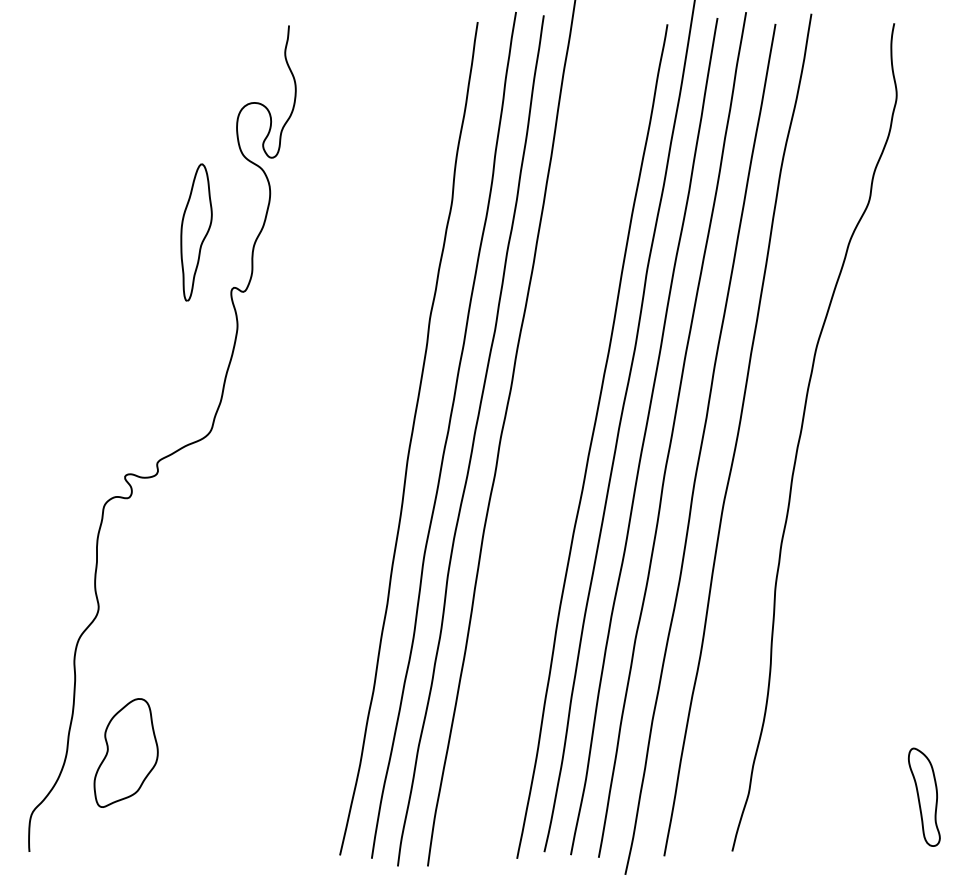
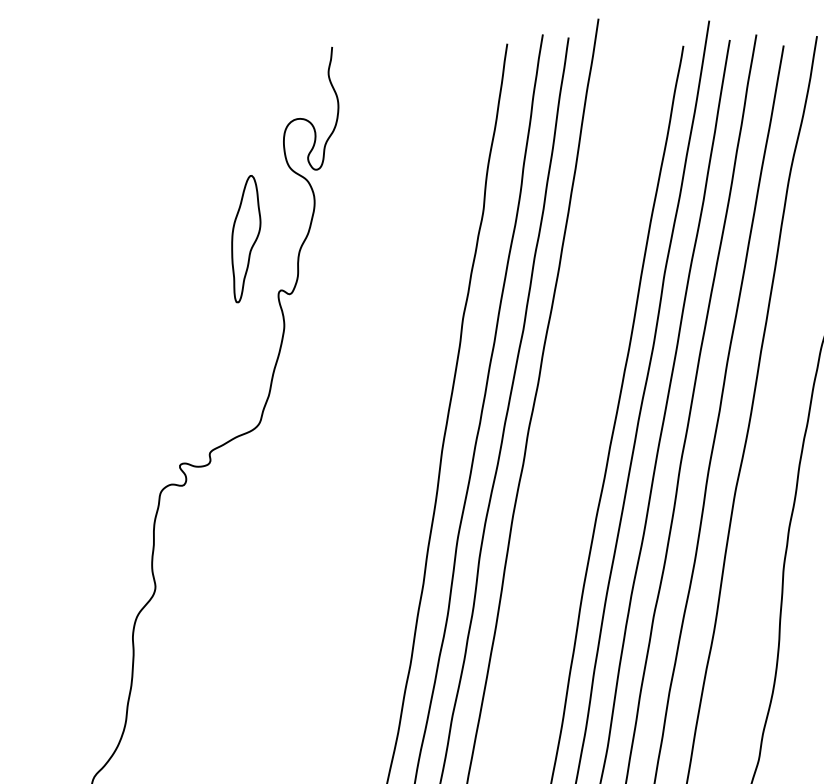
part: (125, 752) -> (180, 721), removed

